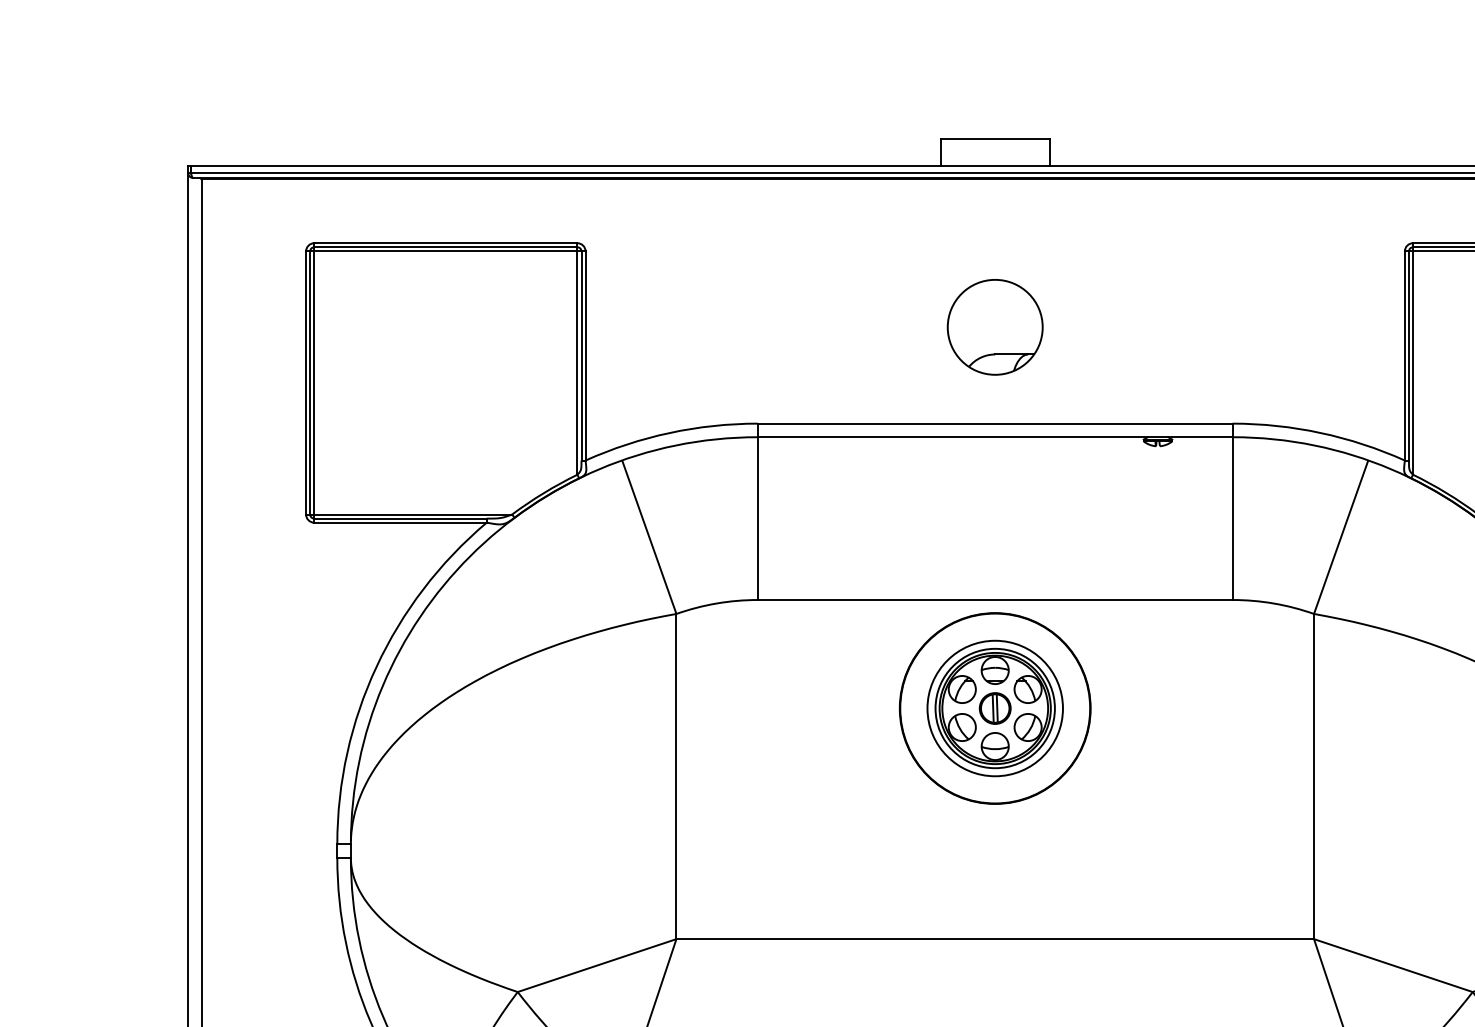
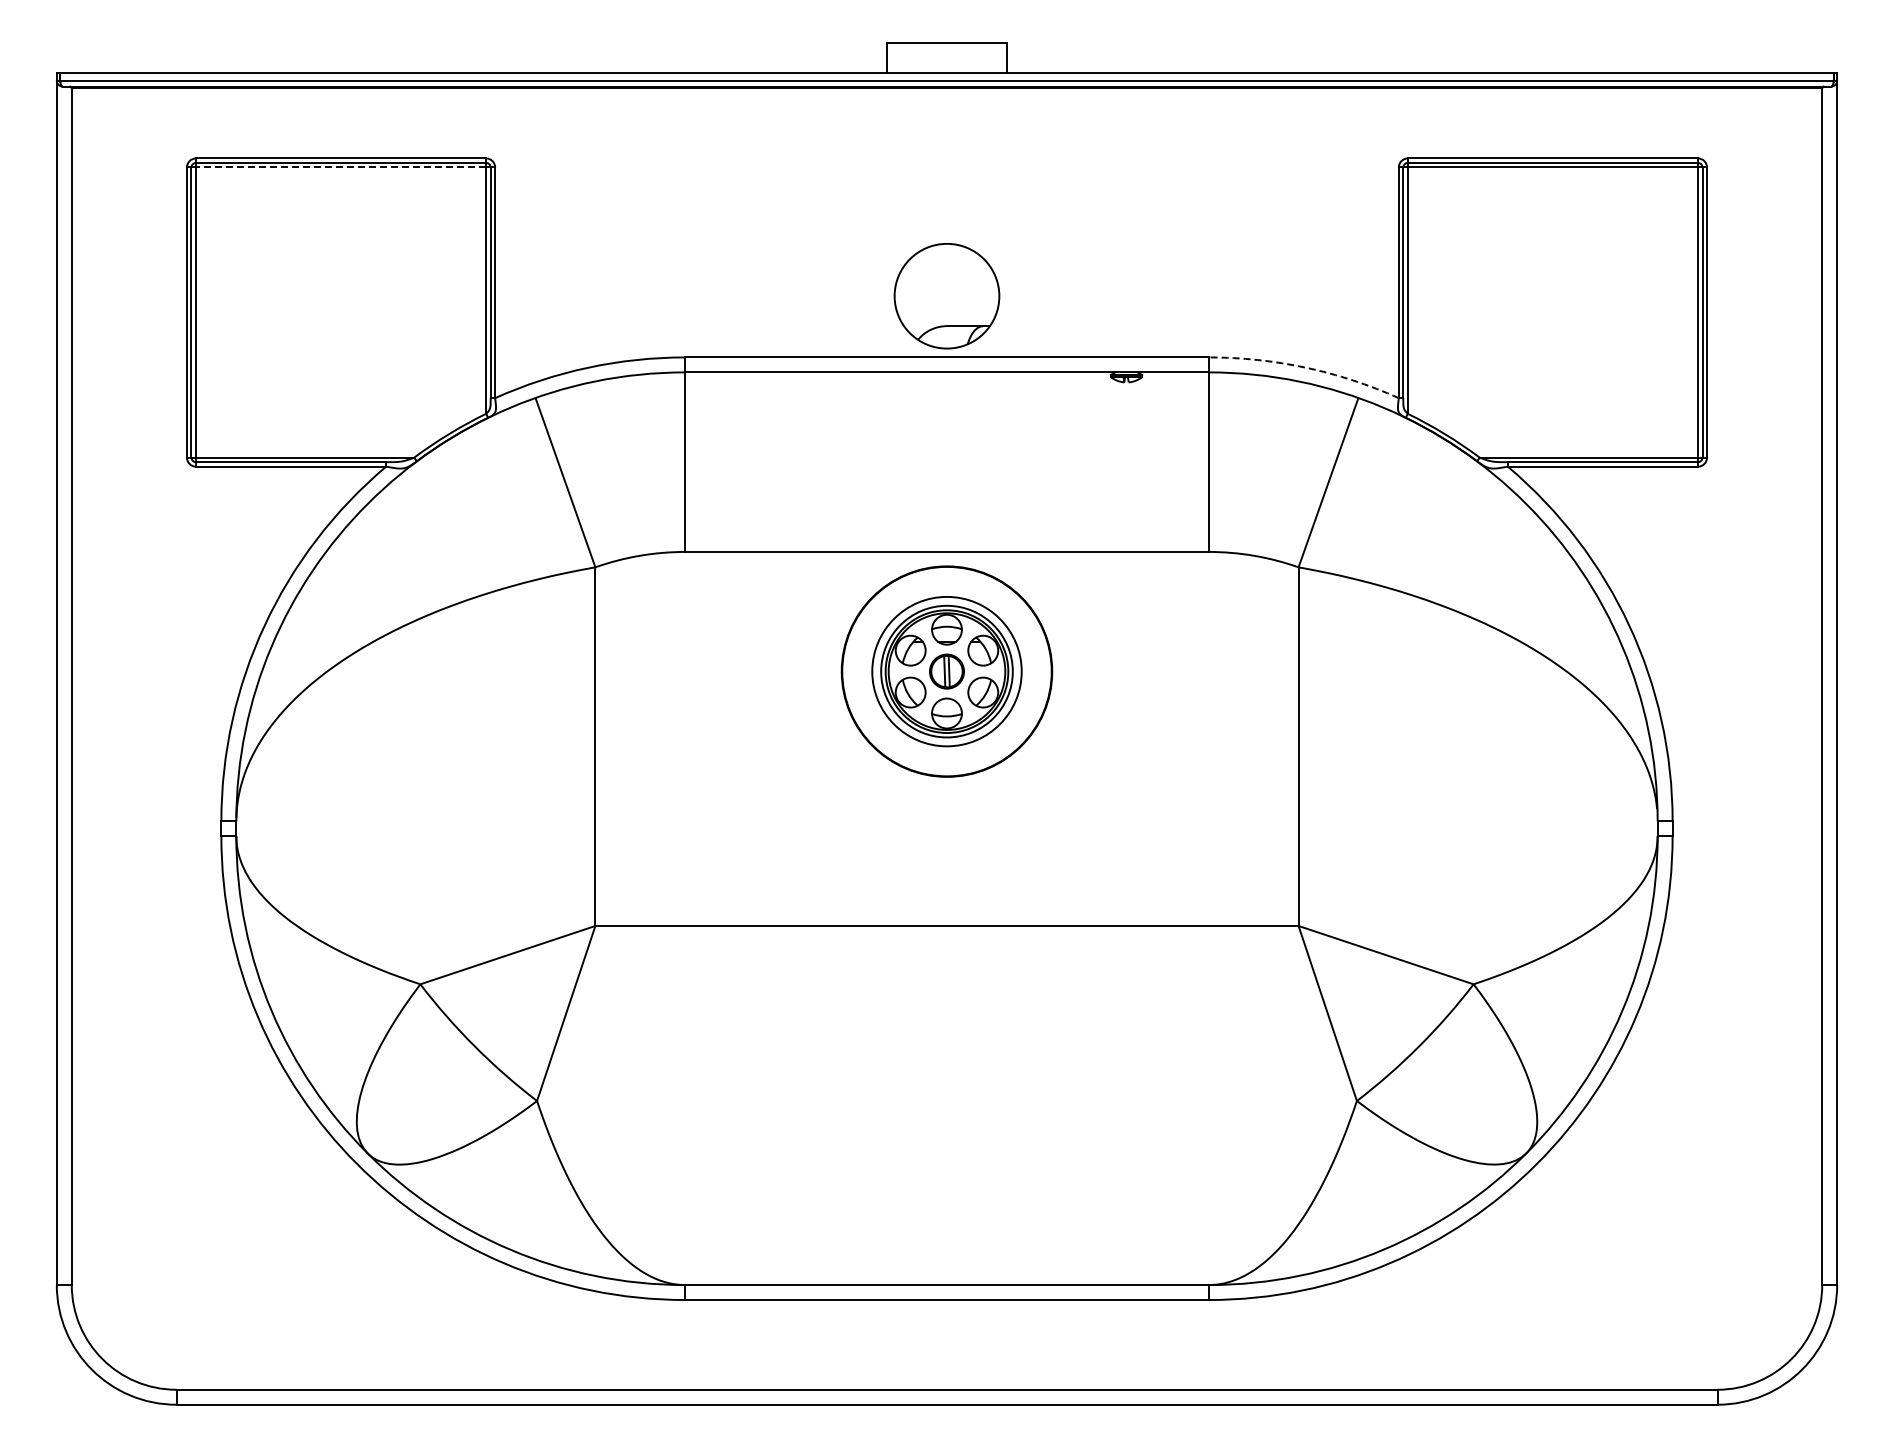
line: (445, 251) -> (340, 167), solid -> dashed
part: (994, 327) -> (946, 296), moved
arc: (1320, 432) -> (1305, 367), solid -> dashed

